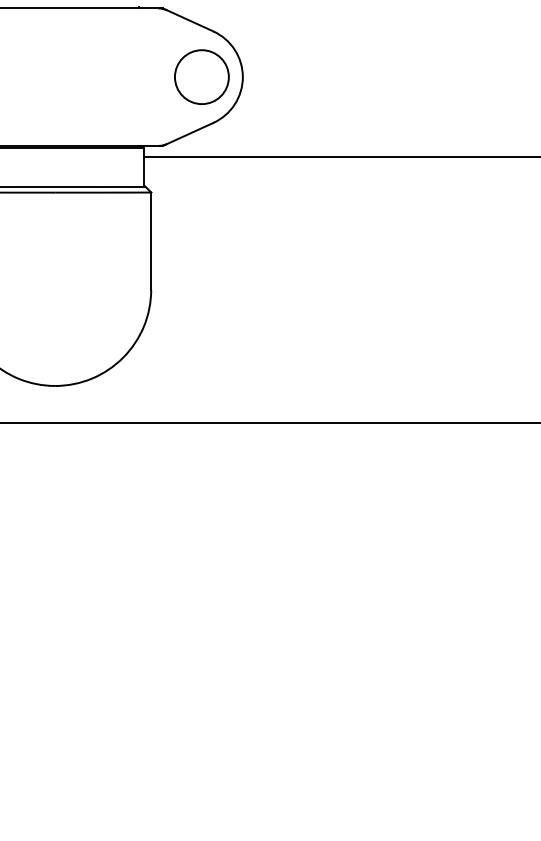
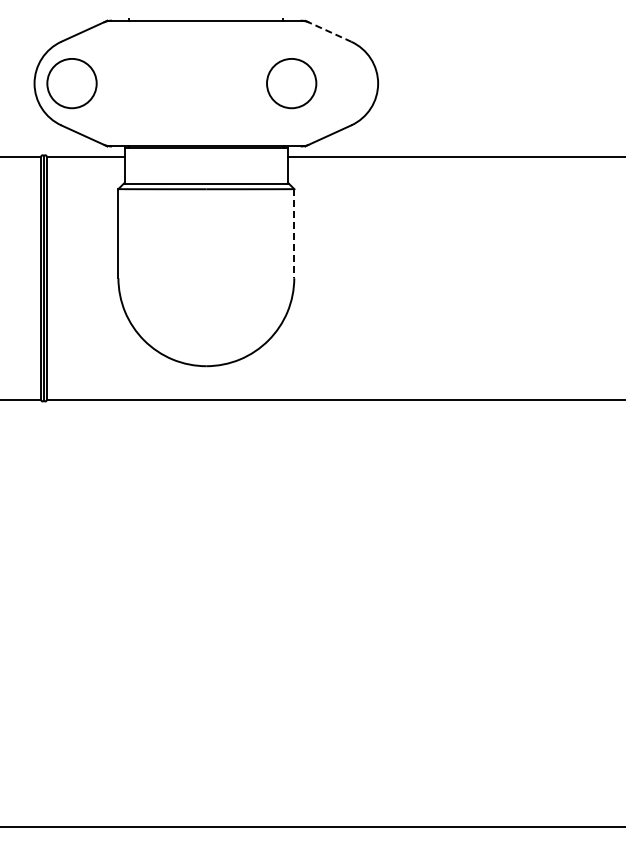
line: (188, 20) -> (328, 31), solid -> dashed
circle: (201, 77) -> (291, 83), moved
line: (151, 240) -> (294, 233), solid -> dashed

